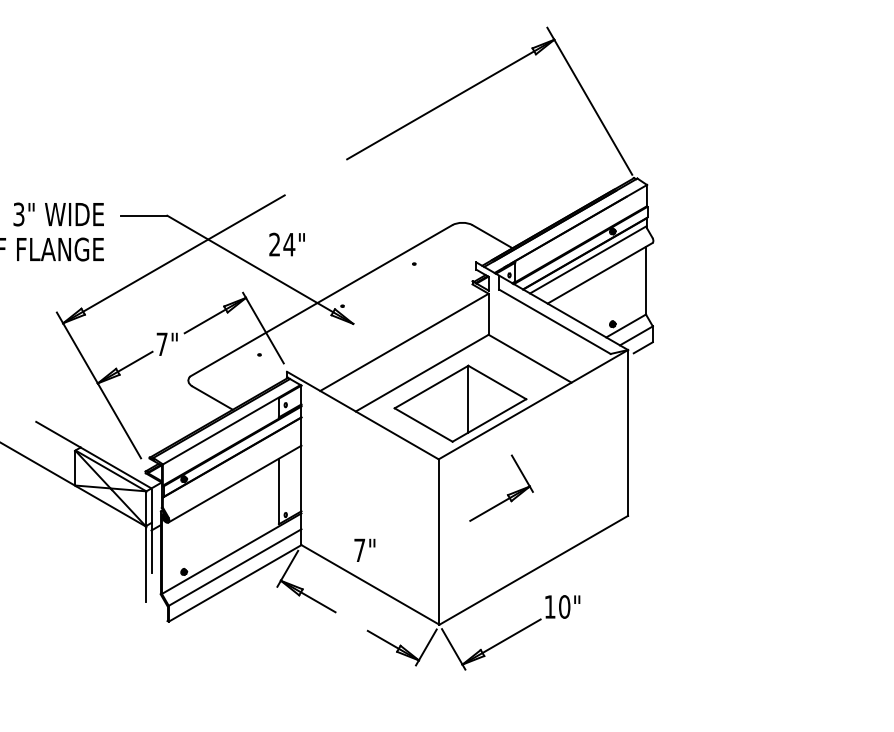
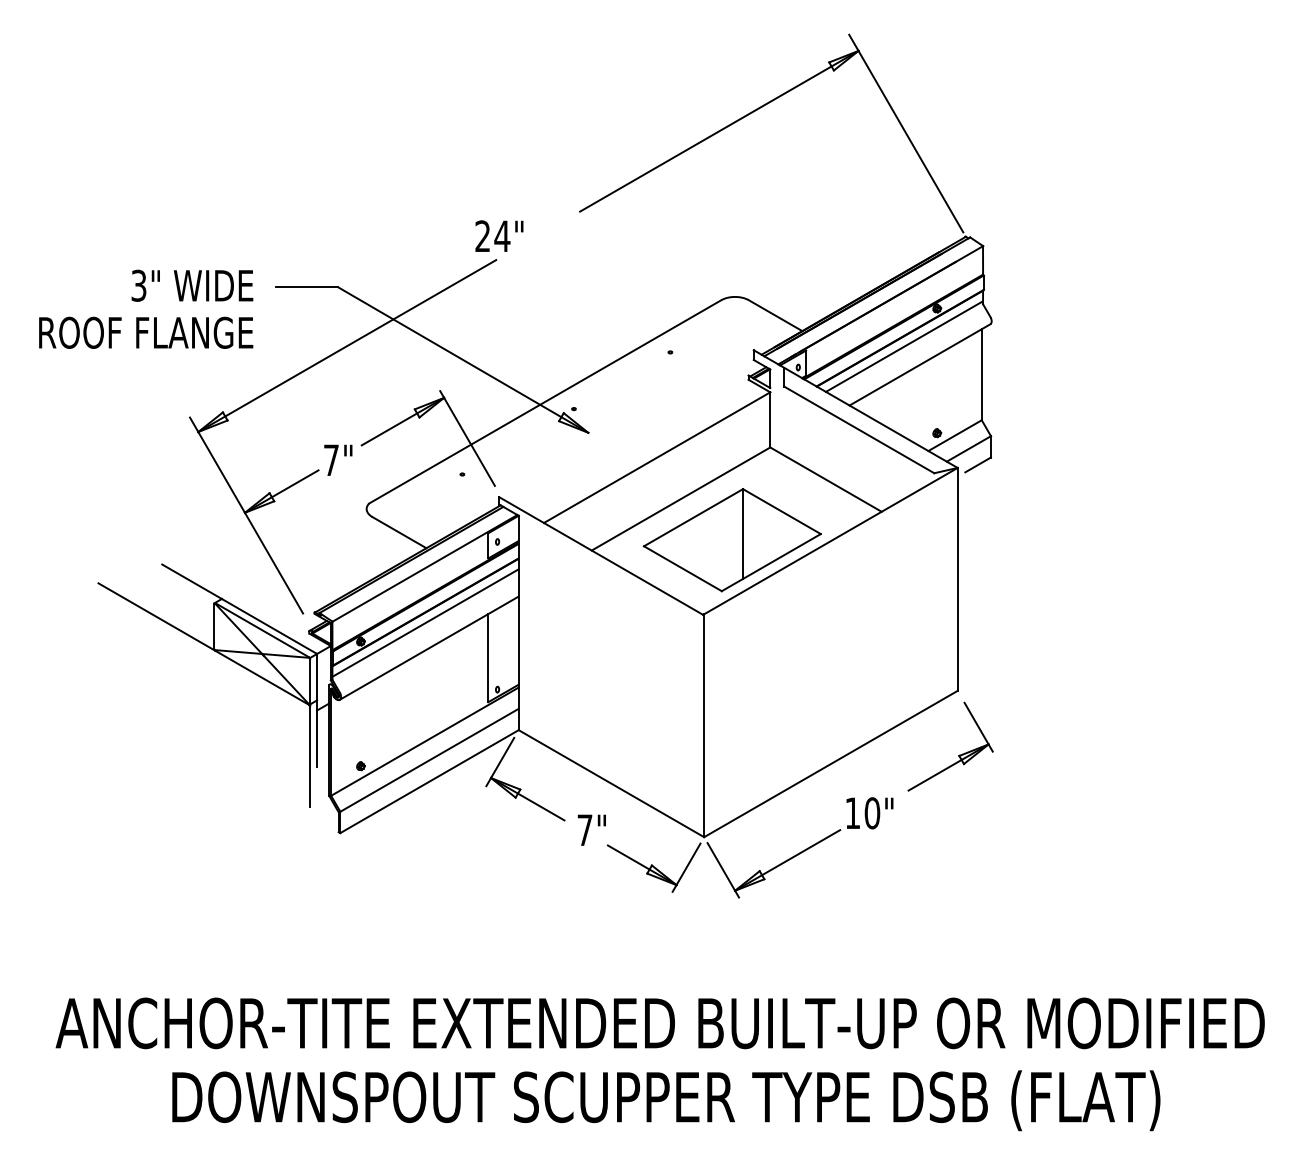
text: (287, 244) -> (499, 235), moved
line: (232, 465) -> (425, 622), added
part: (508, 494) -> (959, 754), moved
text: (364, 549) -> (591, 829), moved

